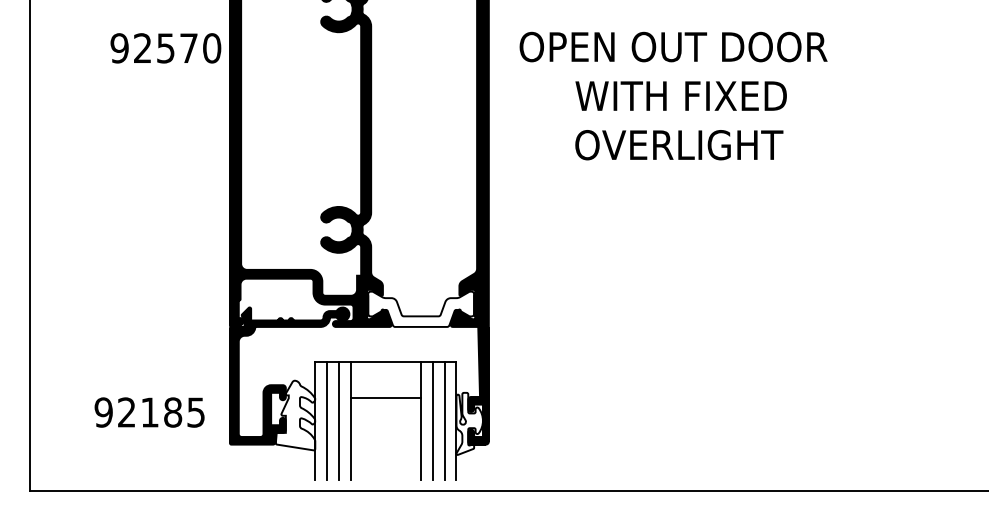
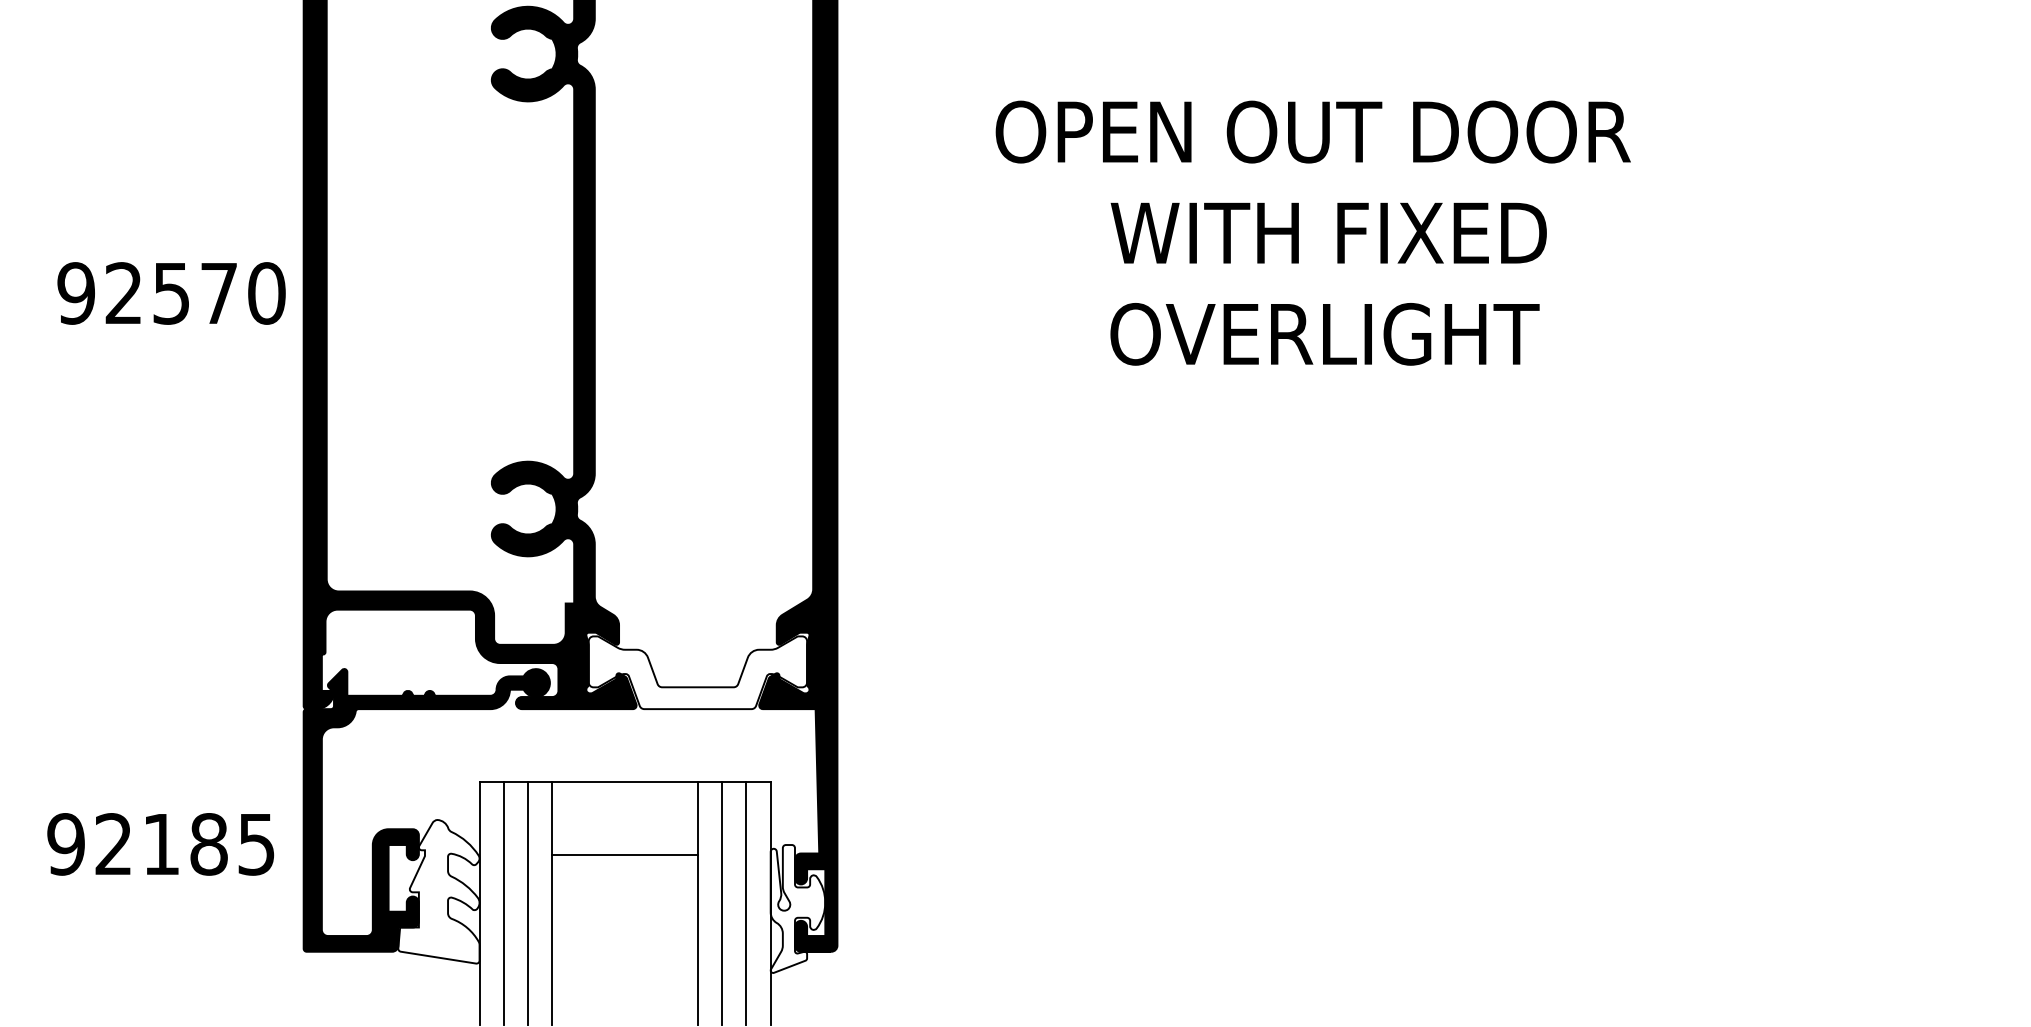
text: (165, 48) -> (170, 293), moved
text: (673, 95) -> (1312, 231), moved
text: (149, 412) -> (160, 844), moved

